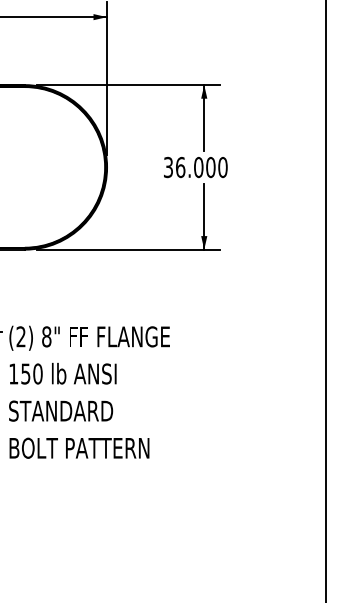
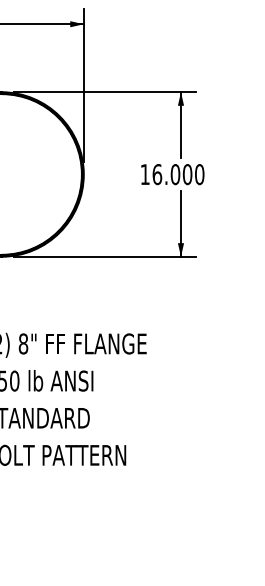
text: (168, 167) -> (145, 174), 36.000 -> 16.000

